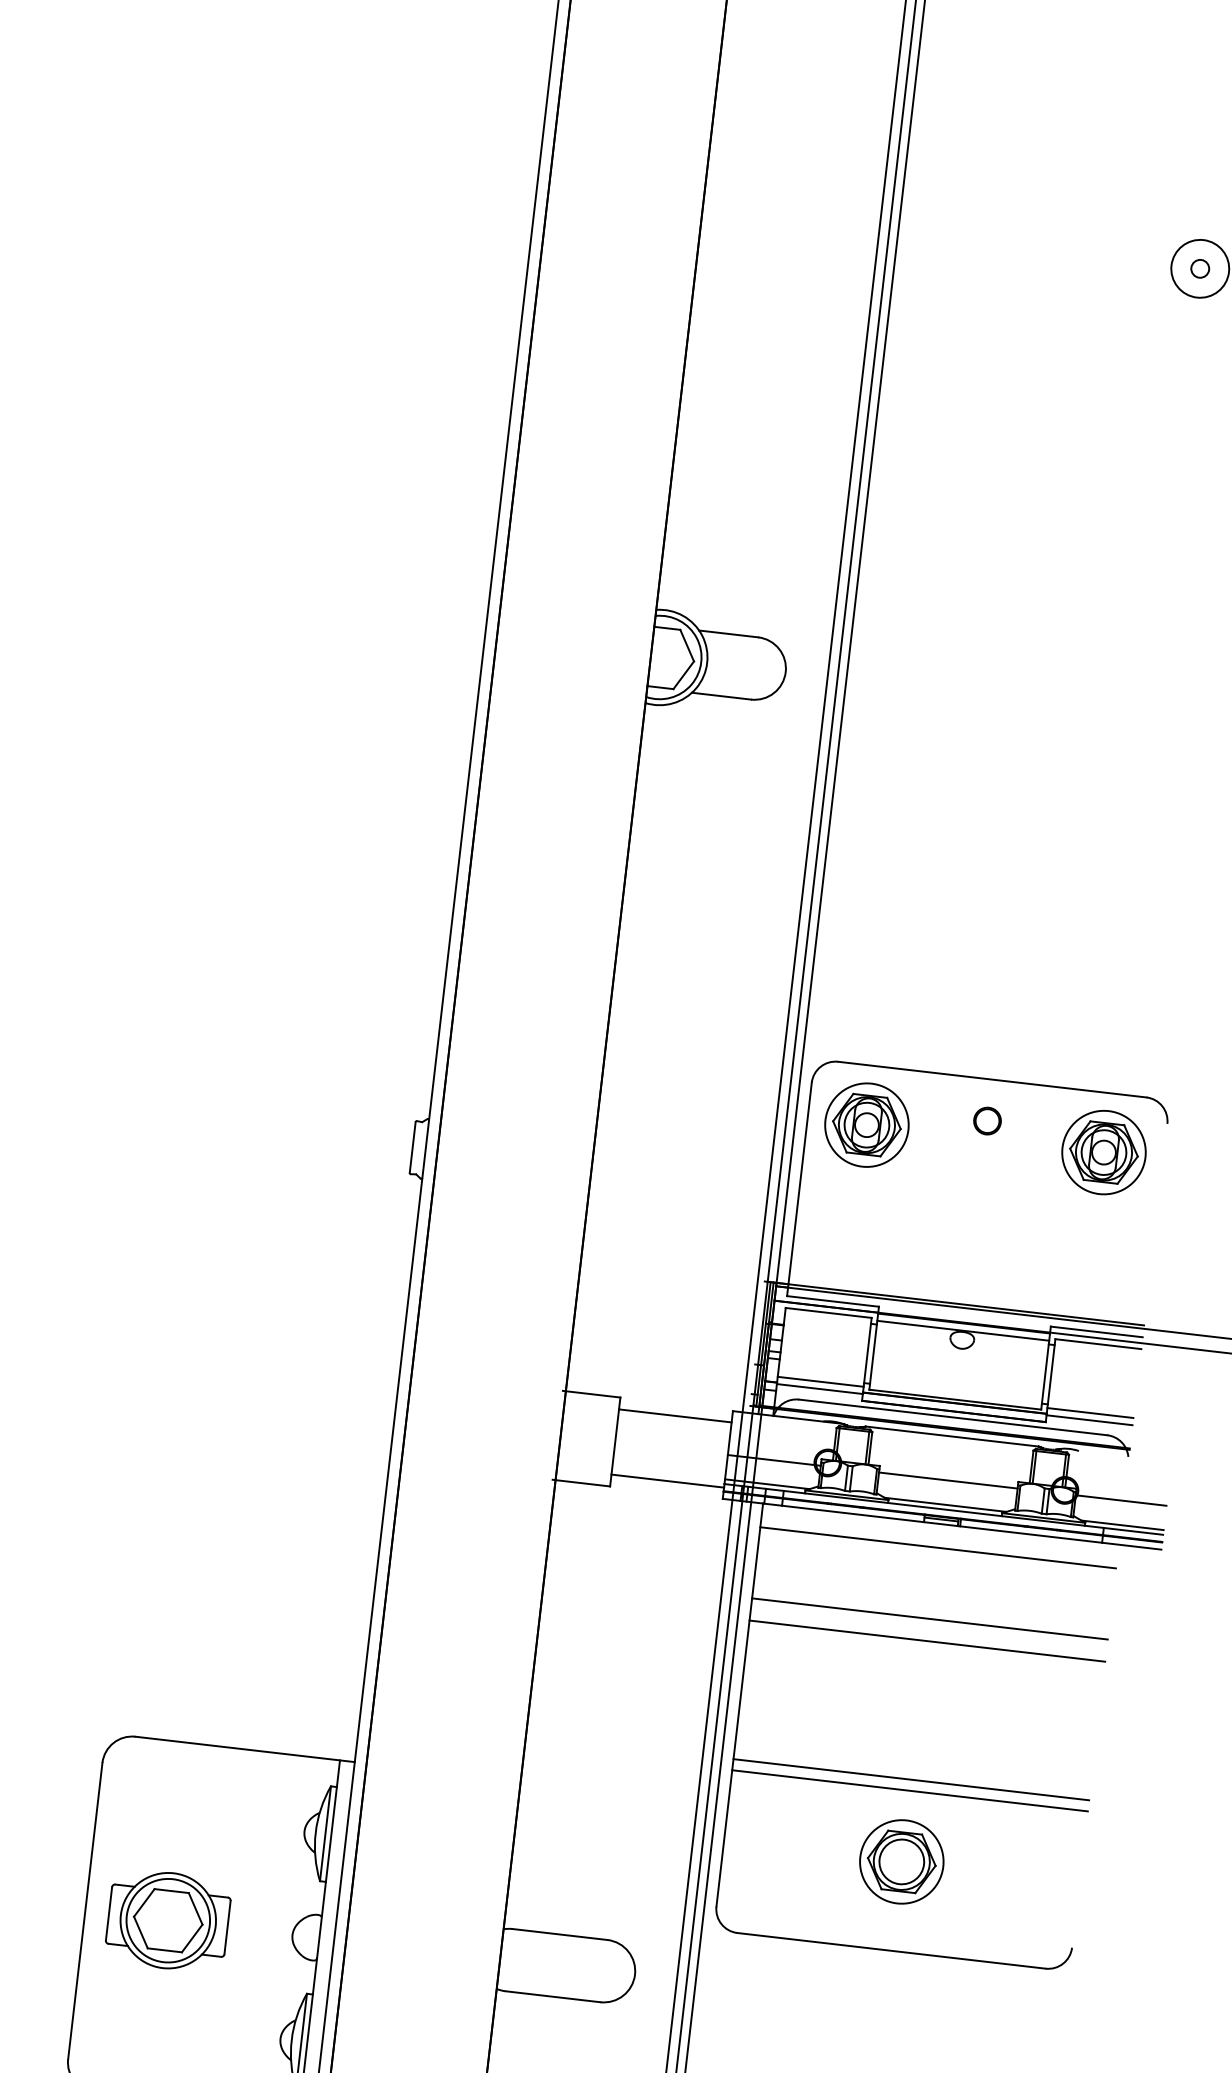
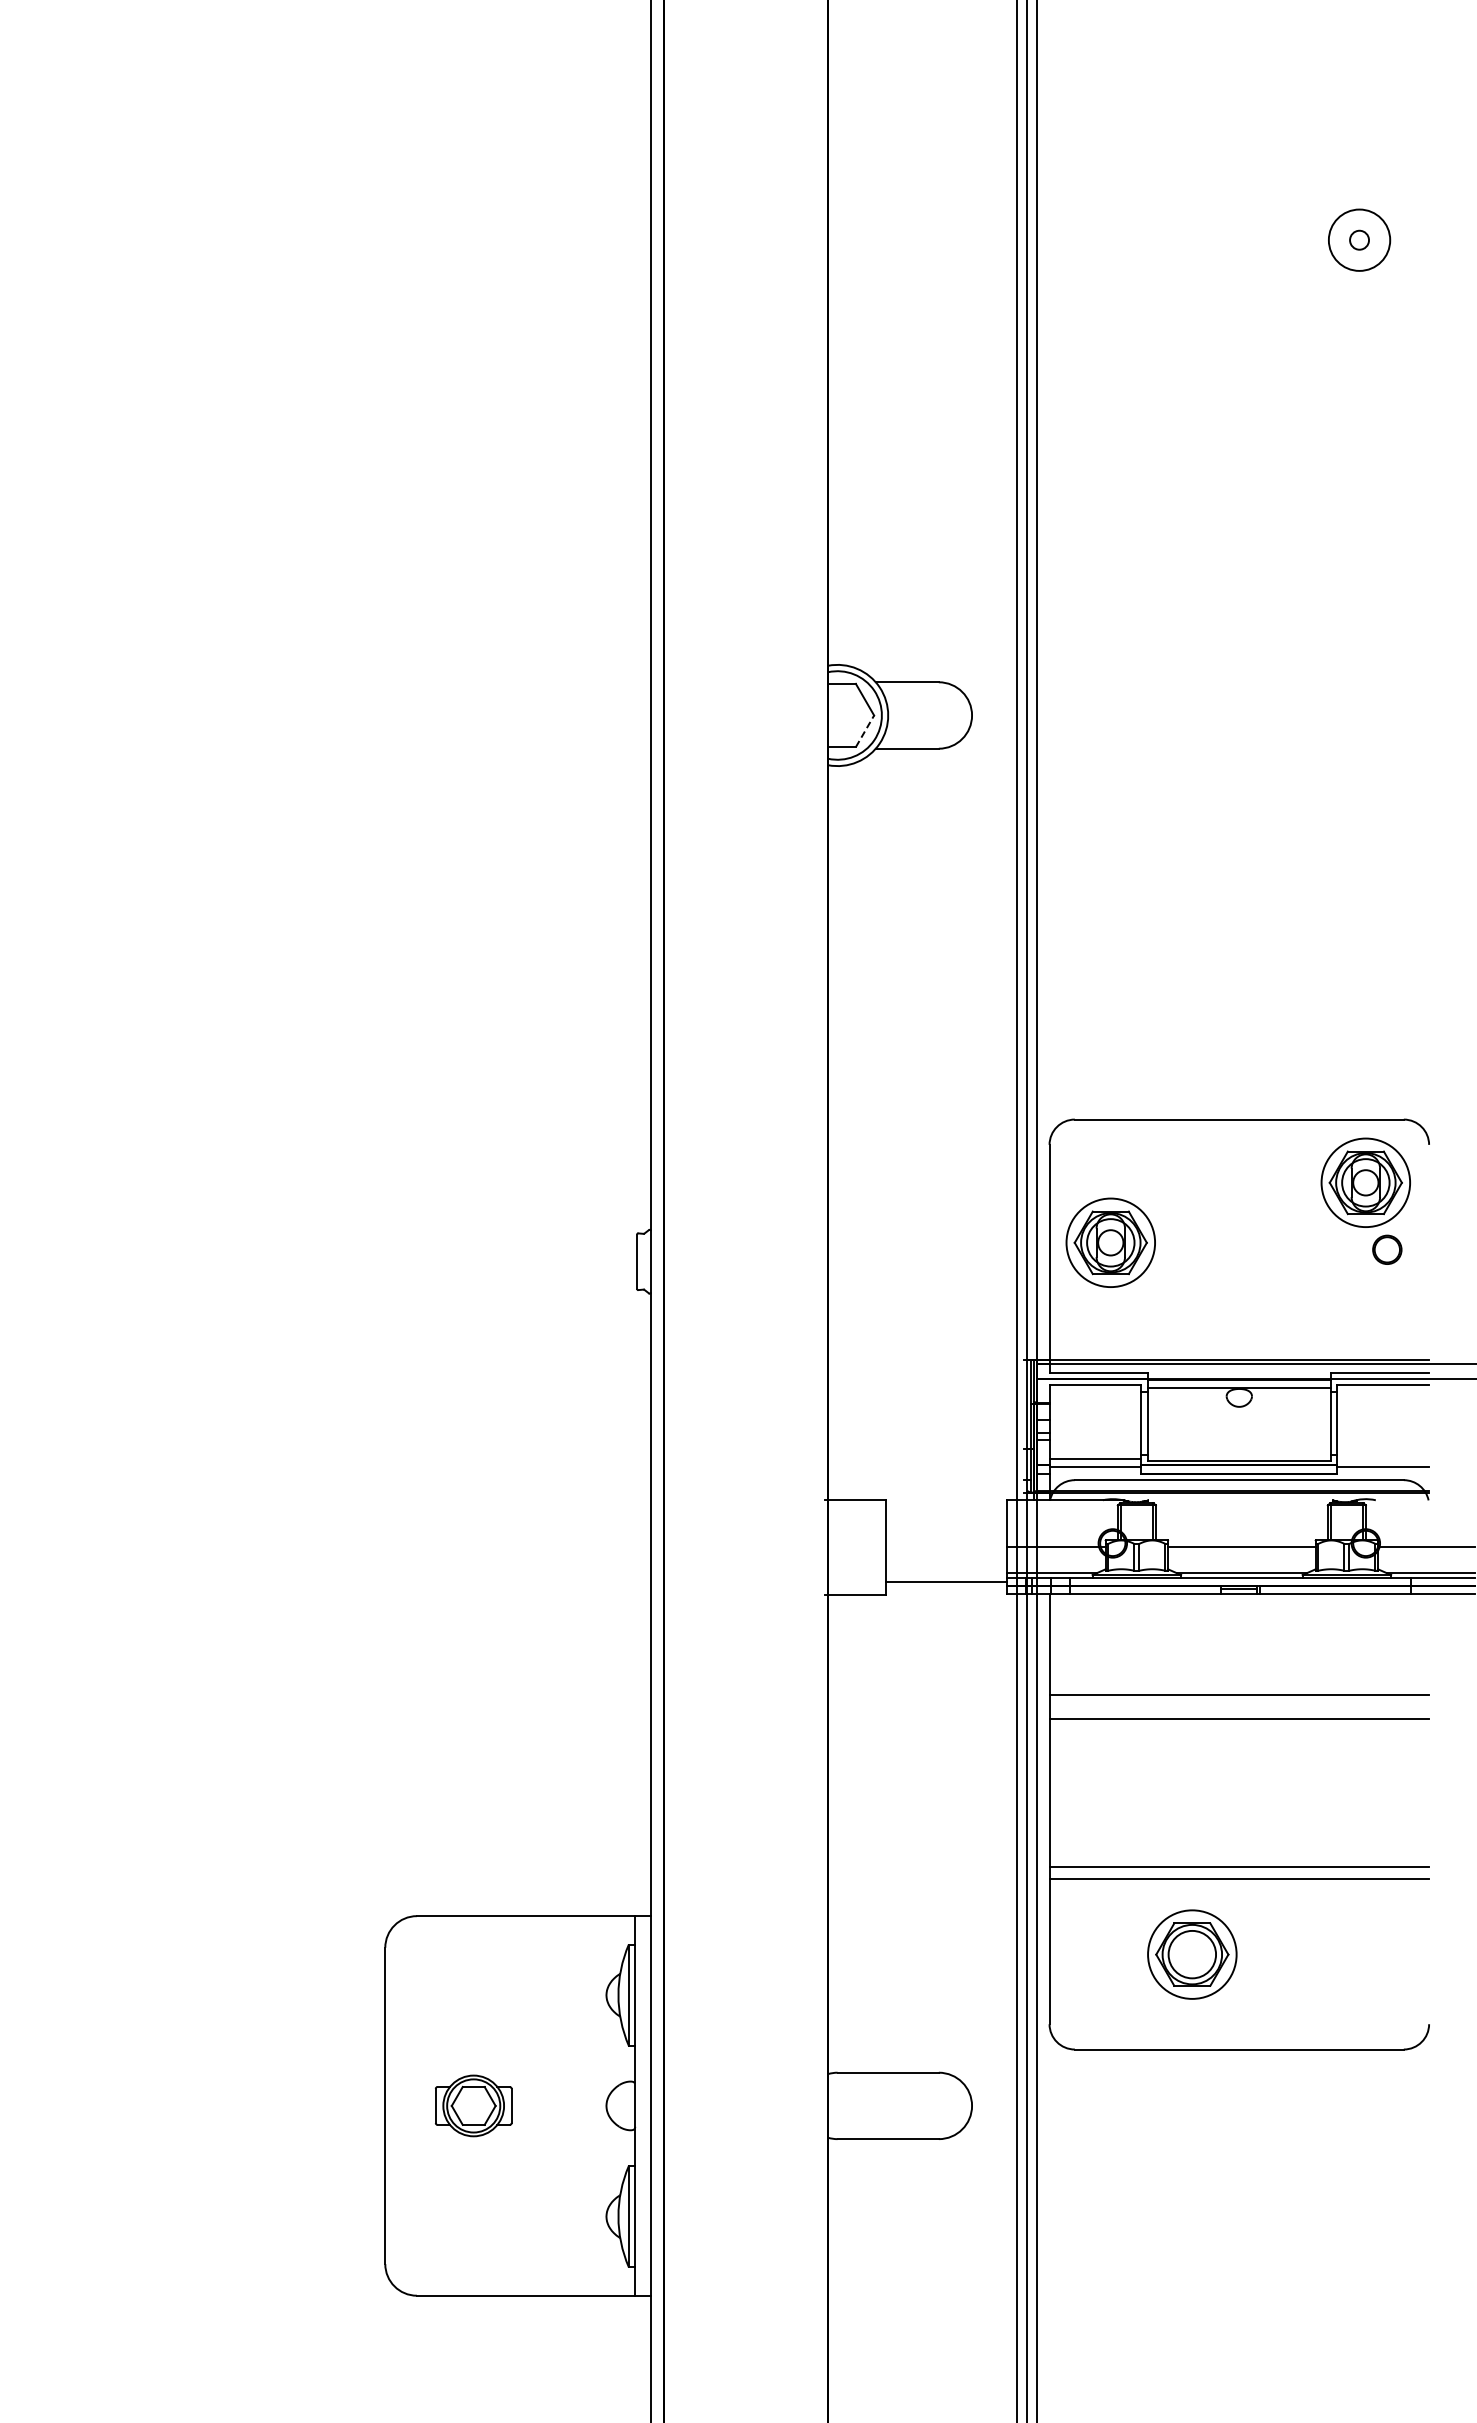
line: (684, 674) -> (865, 730), solid -> dashed
part: (987, 1120) -> (1387, 1249), moved
part: (866, 1124) -> (1110, 1242), moved
line: (1090, 1412) -> (1383, 1458), removed
line: (675, 1415) -> (946, 1512), removed
line: (952, 1436) -> (1240, 1500), removed
line: (938, 1547) -> (1239, 1619), removed
part: (901, 1861) -> (1192, 1954), moved
part: (167, 1920) -> (473, 2105), size x0.6

